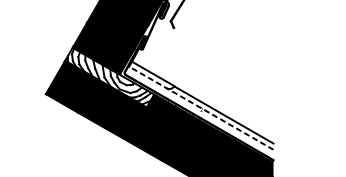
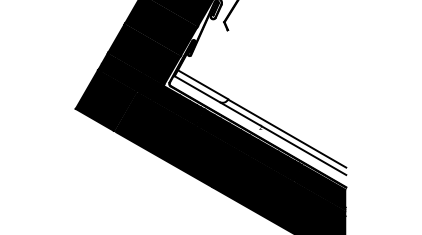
fill: (109, 76) -> (151, 88), added
line: (200, 108) -> (259, 125), dashed -> solid

